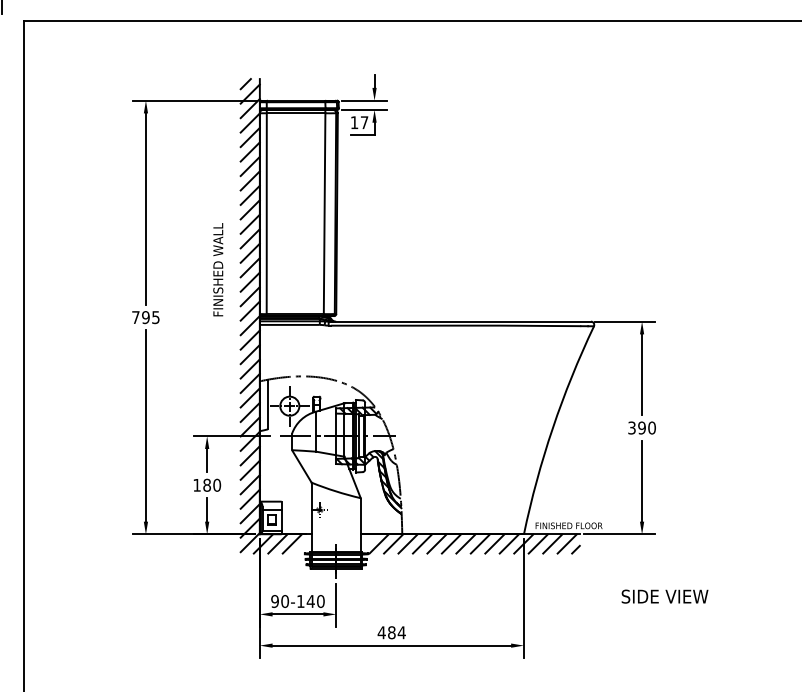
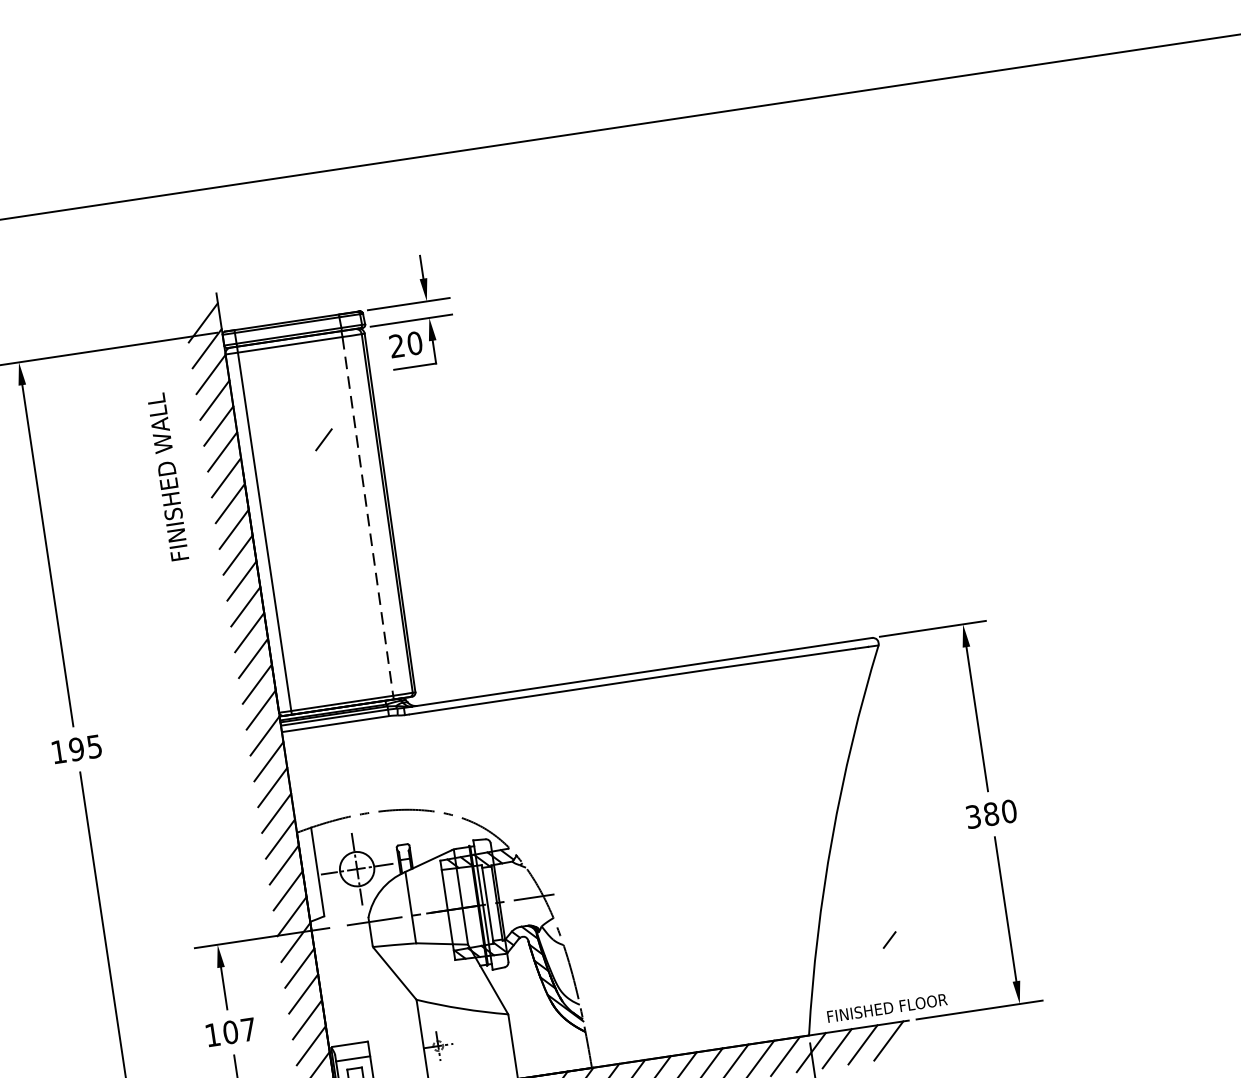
line: (245, 84) -> (323, 440), moved
text: (359, 122) -> (405, 344), 17 -> 20
line: (324, 214) -> (367, 517), solid -> dashed
text: (218, 269) -> (168, 476), moved
text: (135, 317) -> (58, 752), 795 -> 195
text: (641, 427) -> (990, 813), 390 -> 380
text: (212, 484) -> (240, 1029), 180 -> 107
line: (575, 549) -> (888, 939), moved

